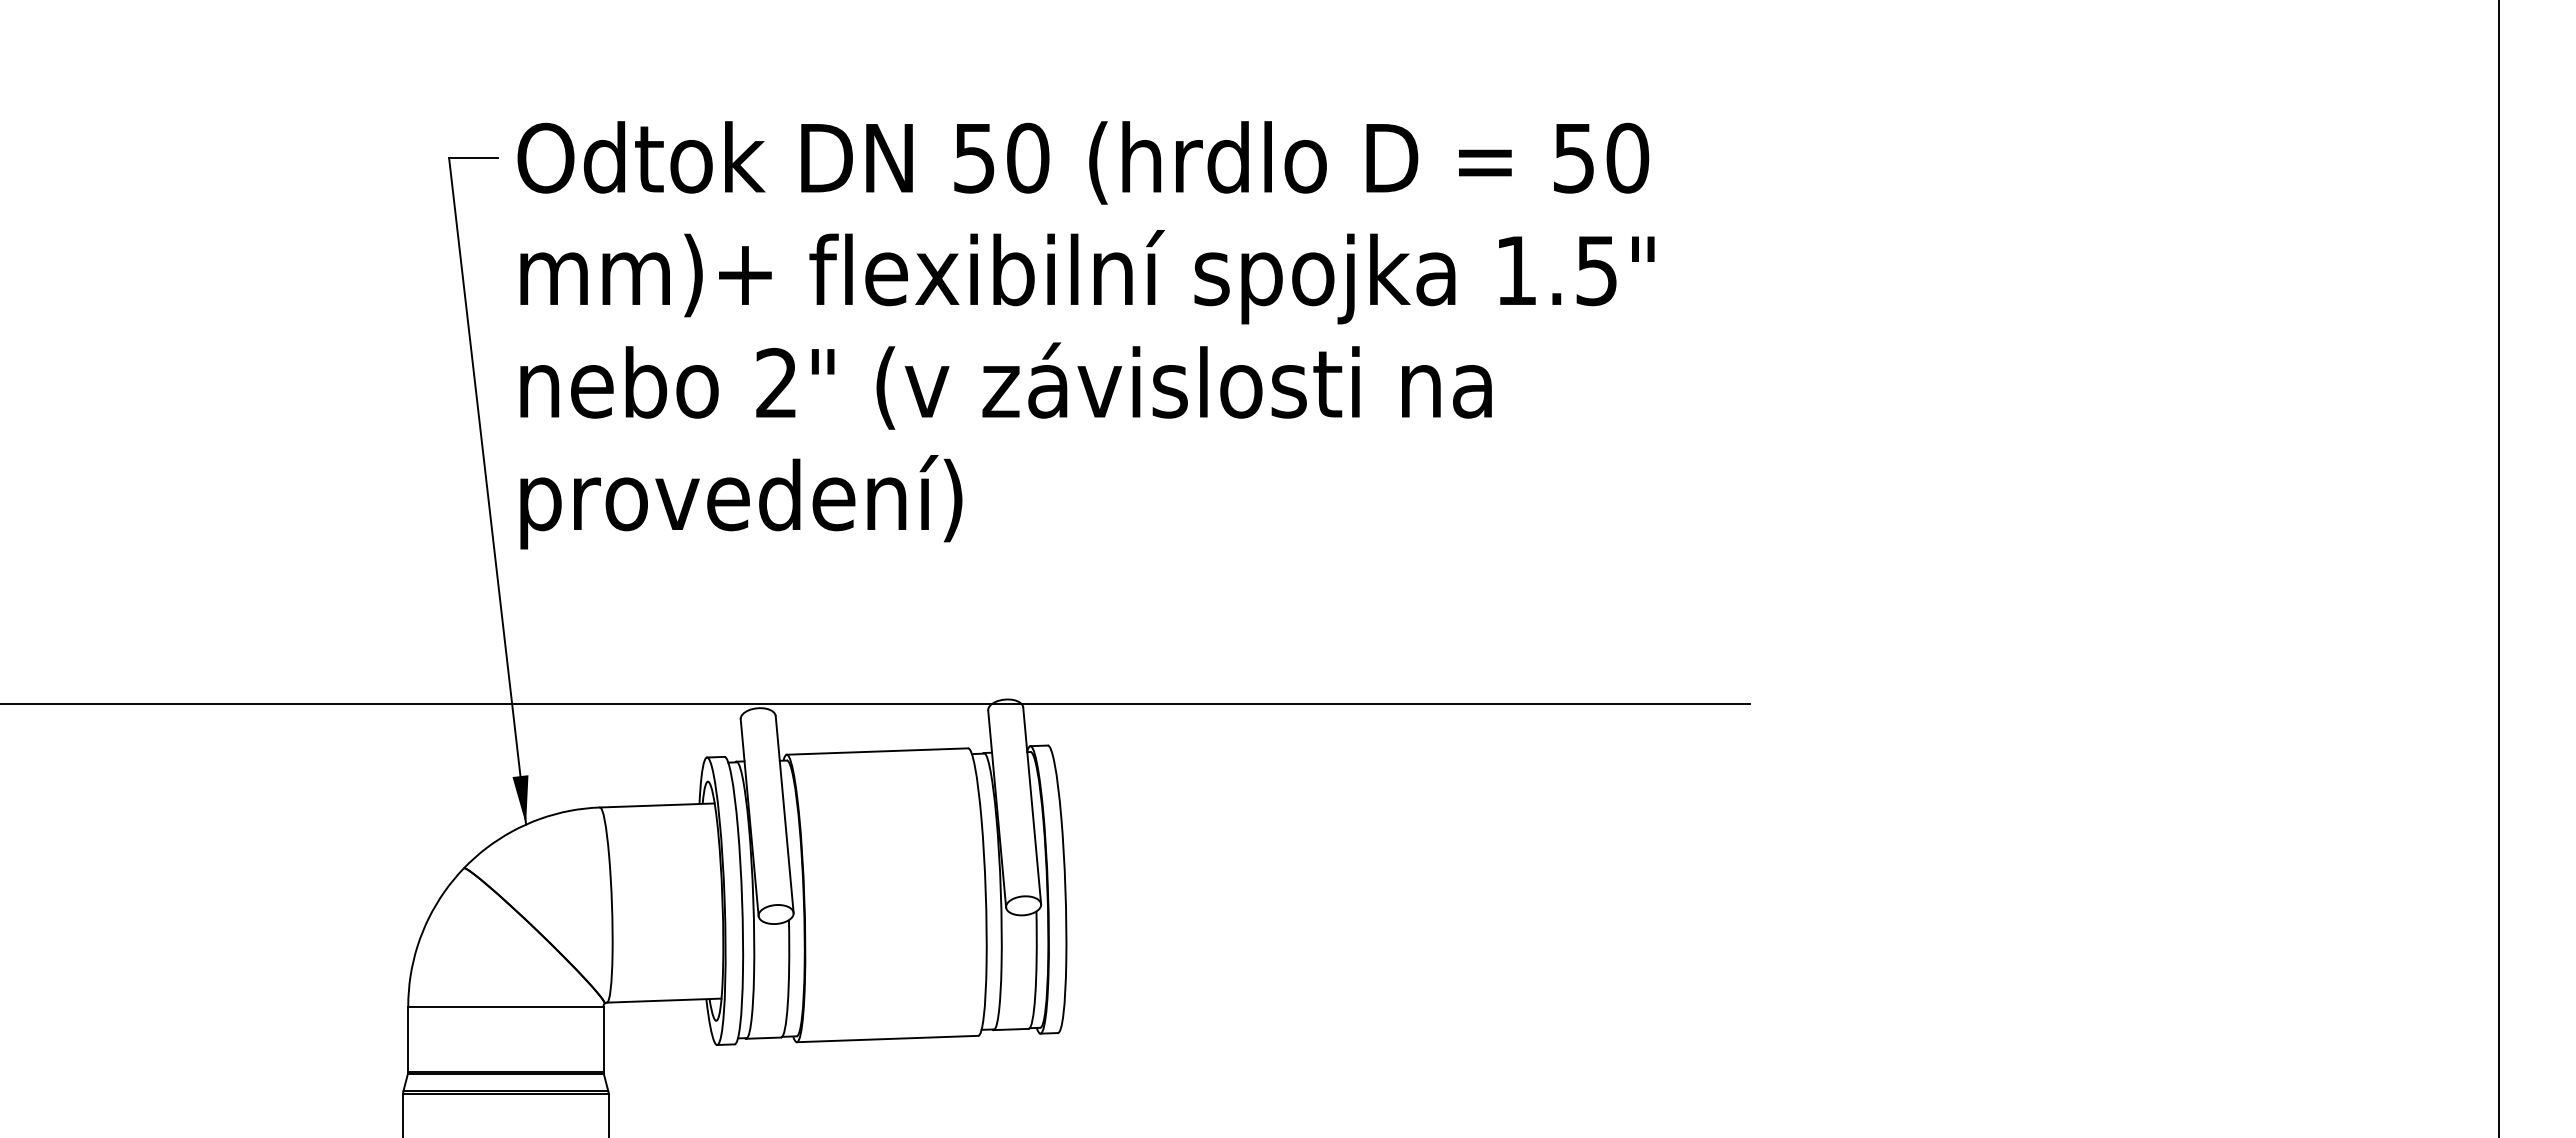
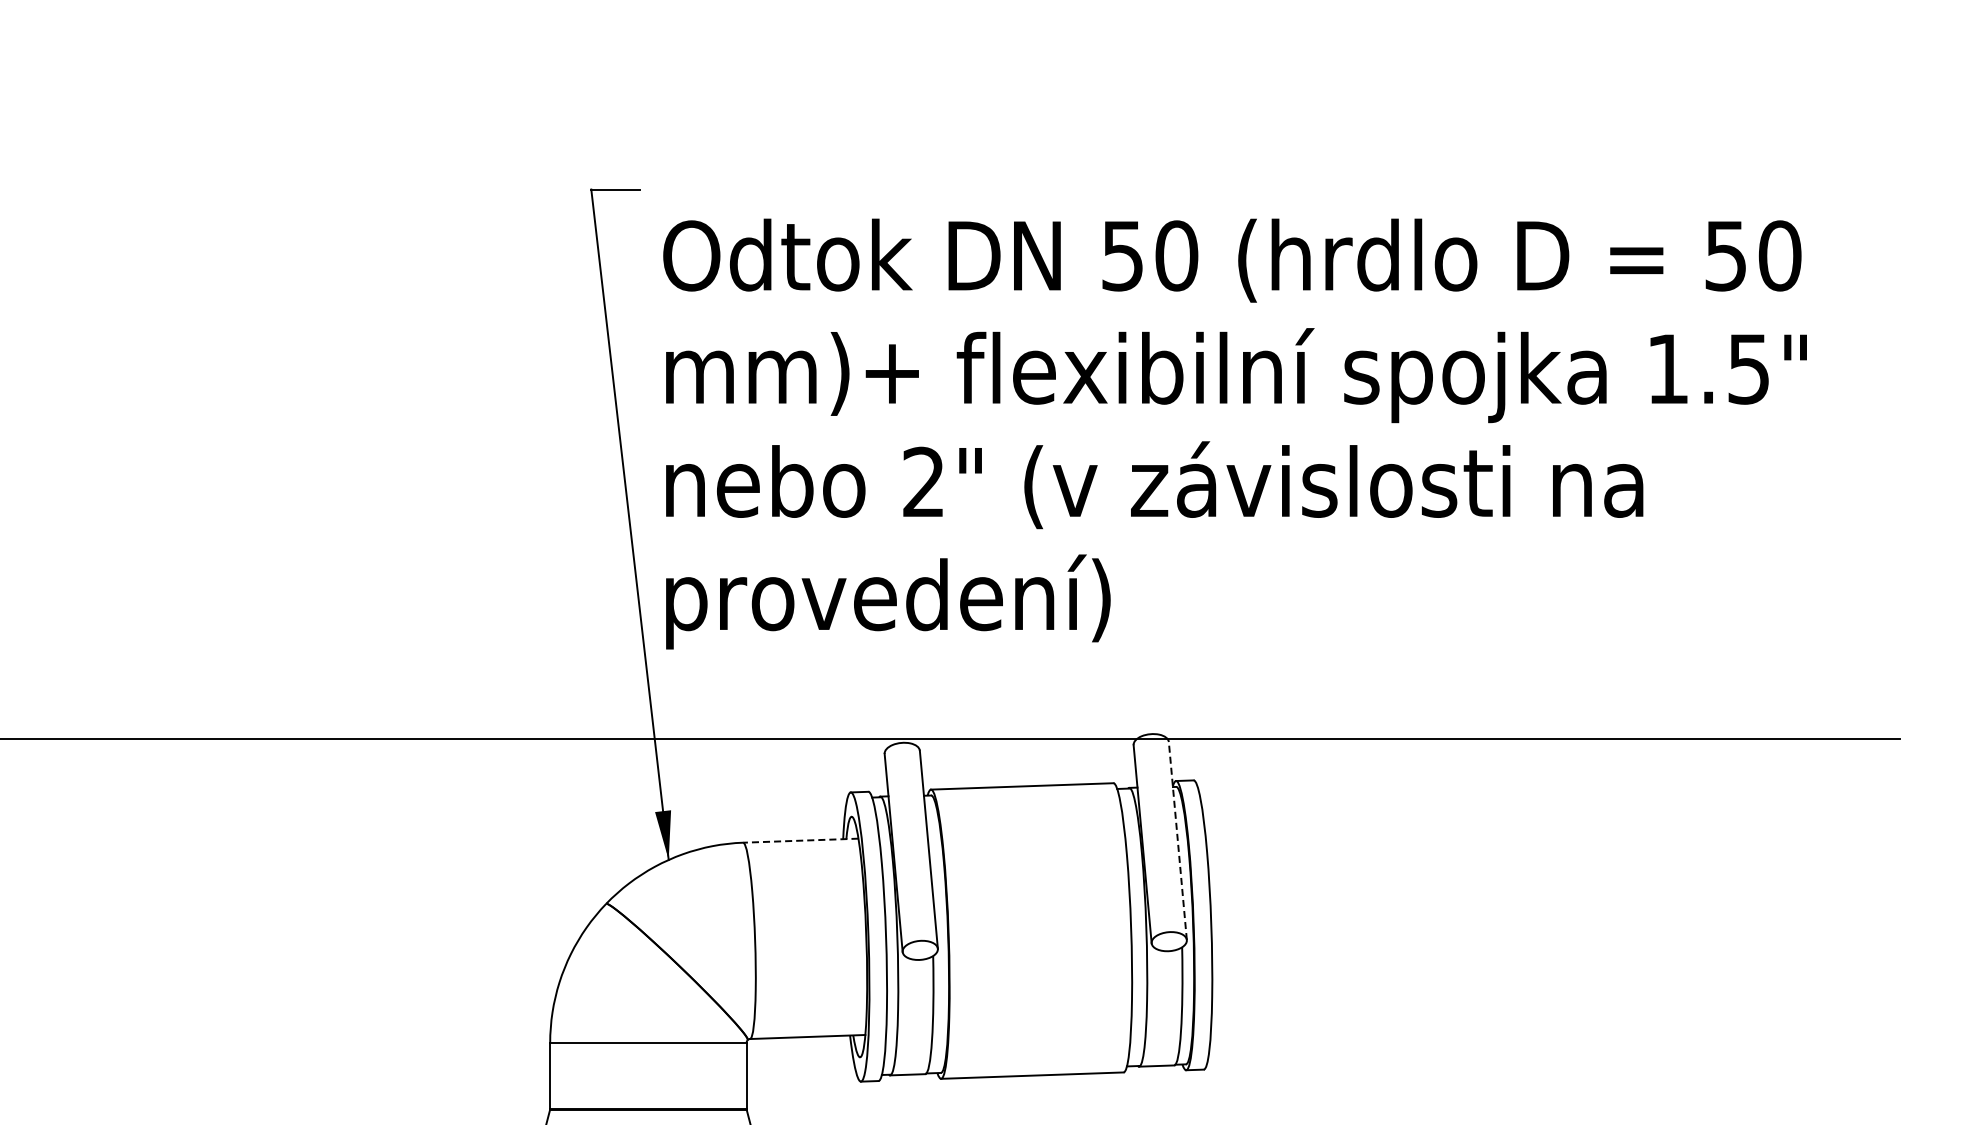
text: (1085, 335) -> (1234, 434), moved
line: (656, 805) -> (799, 840), solid -> dashed
line: (1032, 805) -> (1178, 840), solid -> dashed

